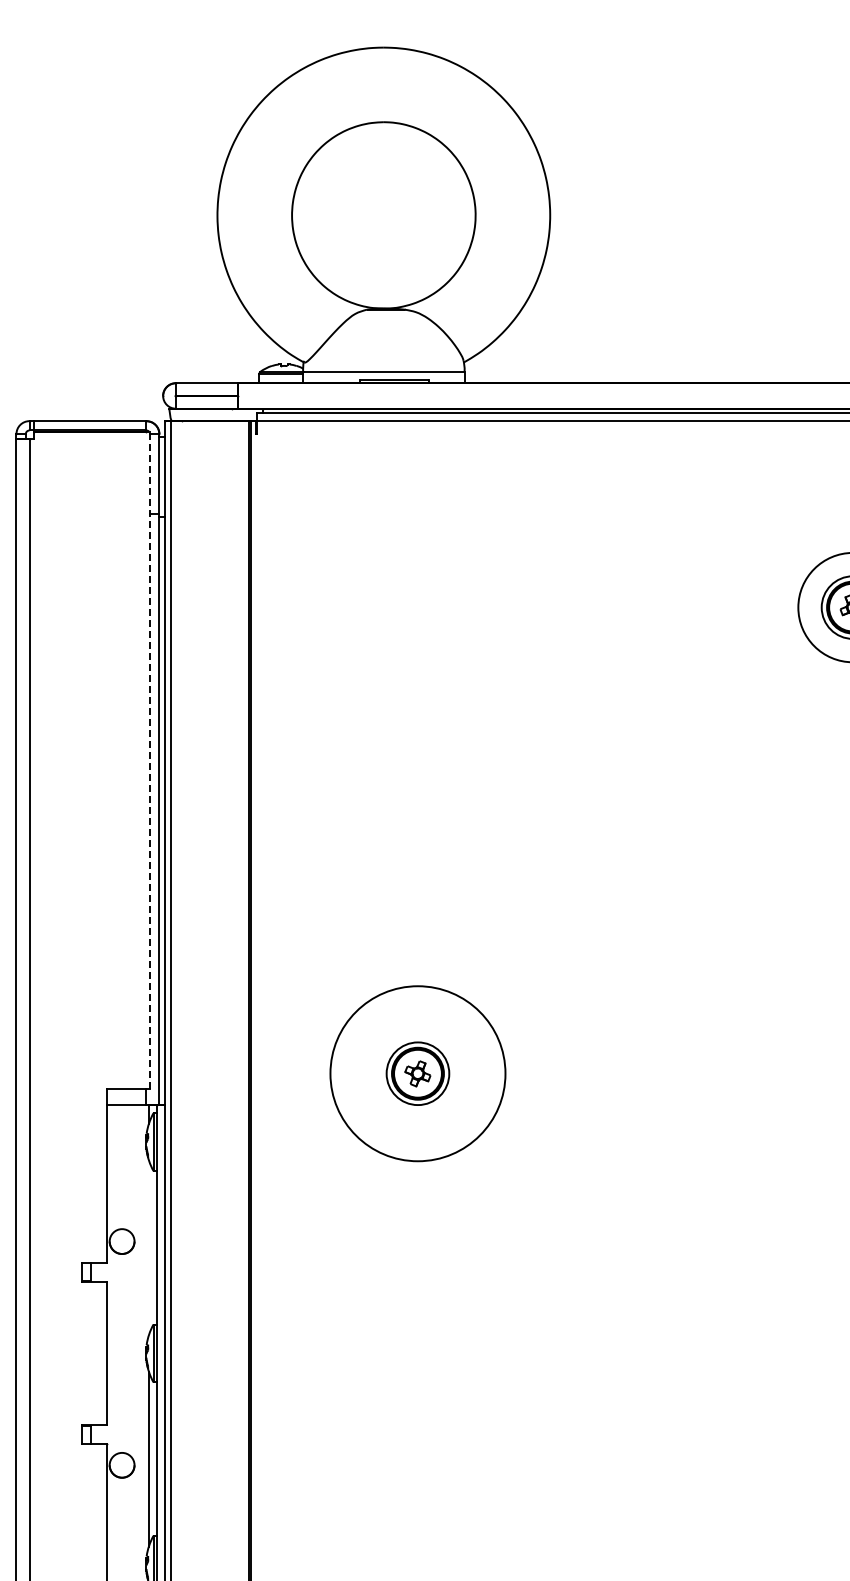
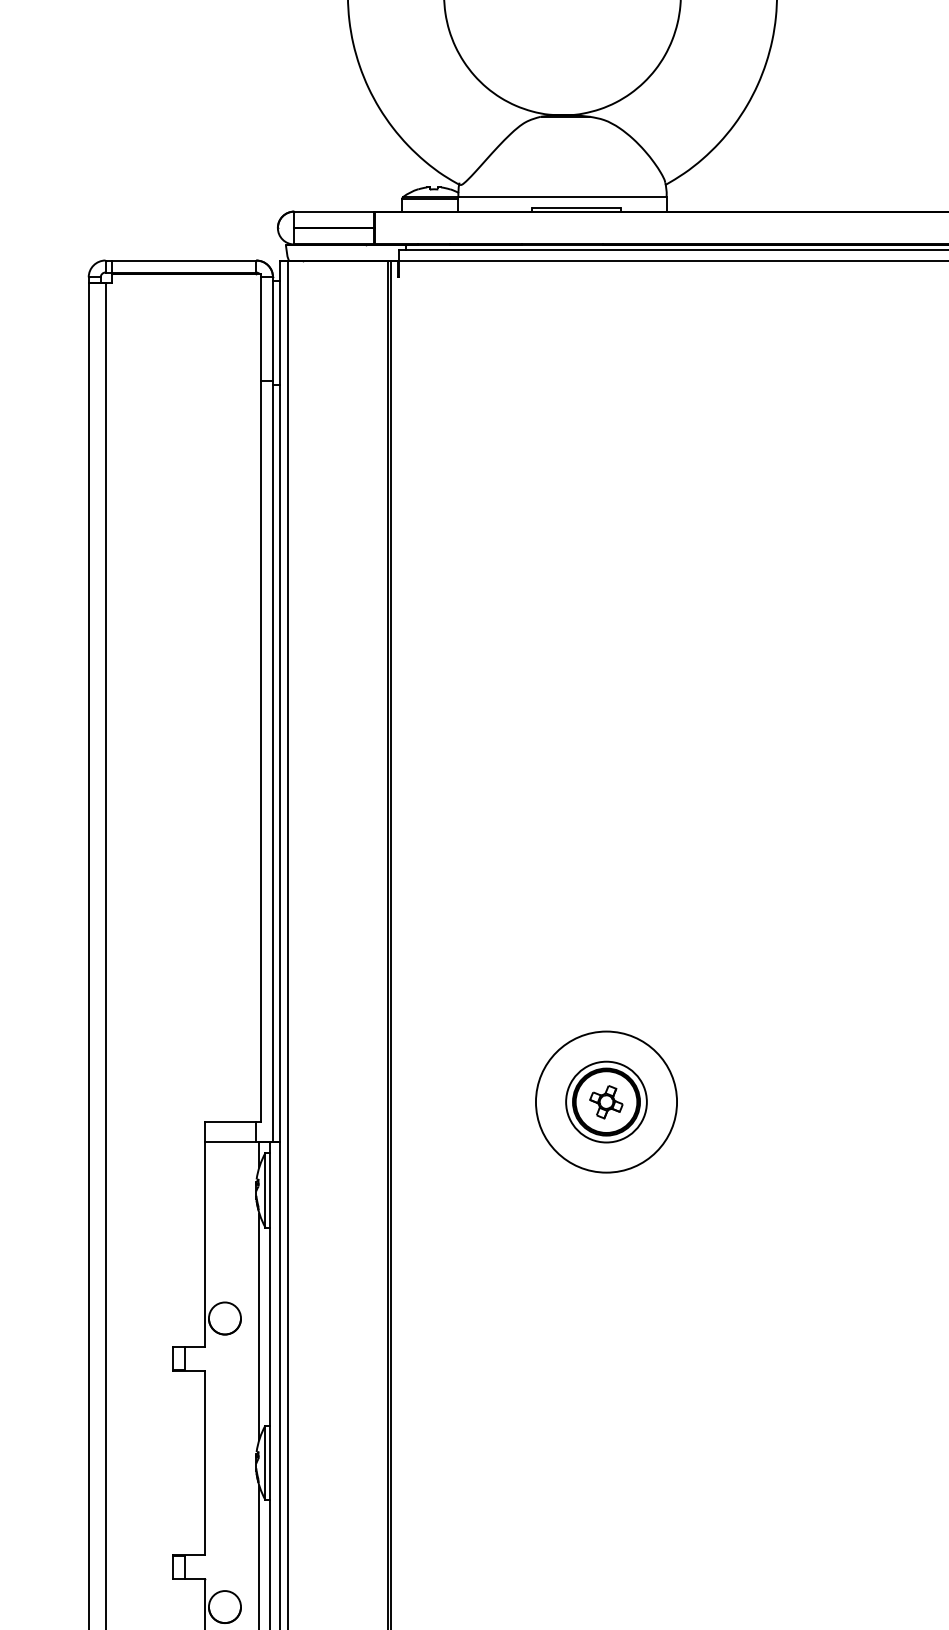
line: (150, 760) -> (261, 698), dashed -> solid
circle: (417, 1073) -> (605, 1101), size x0.62
line: (148, 1247) -> (258, 1326), added

